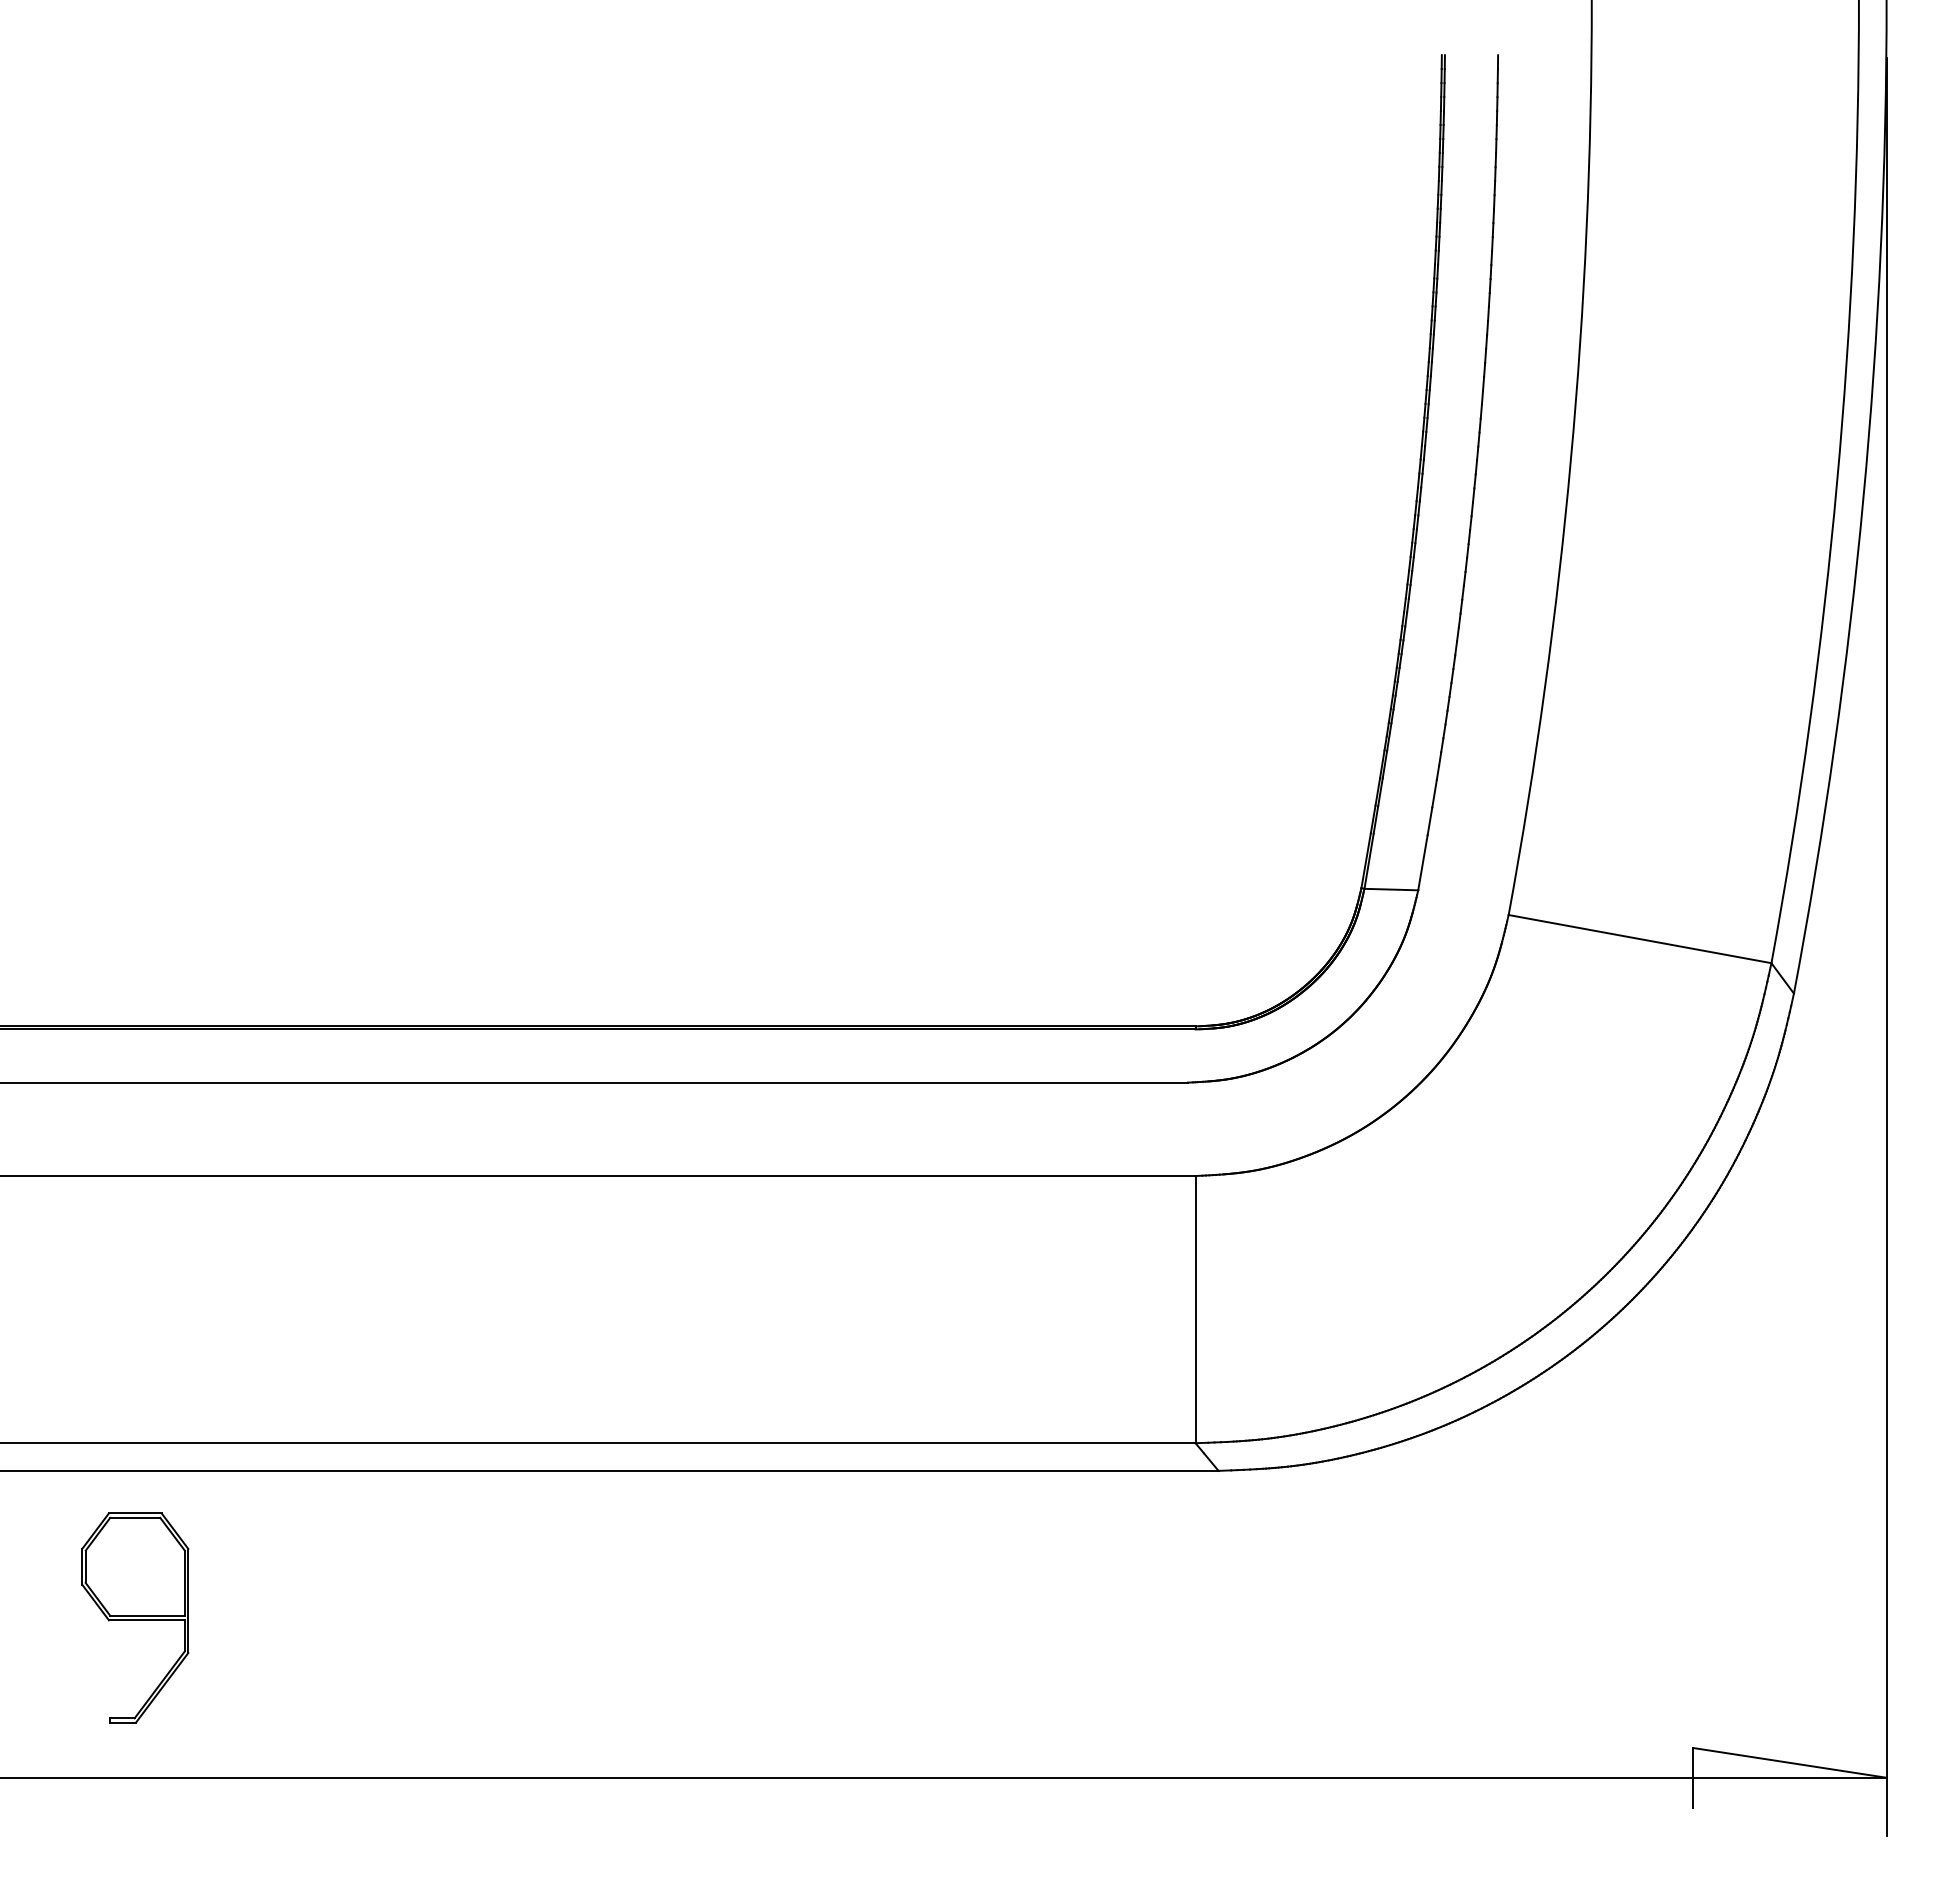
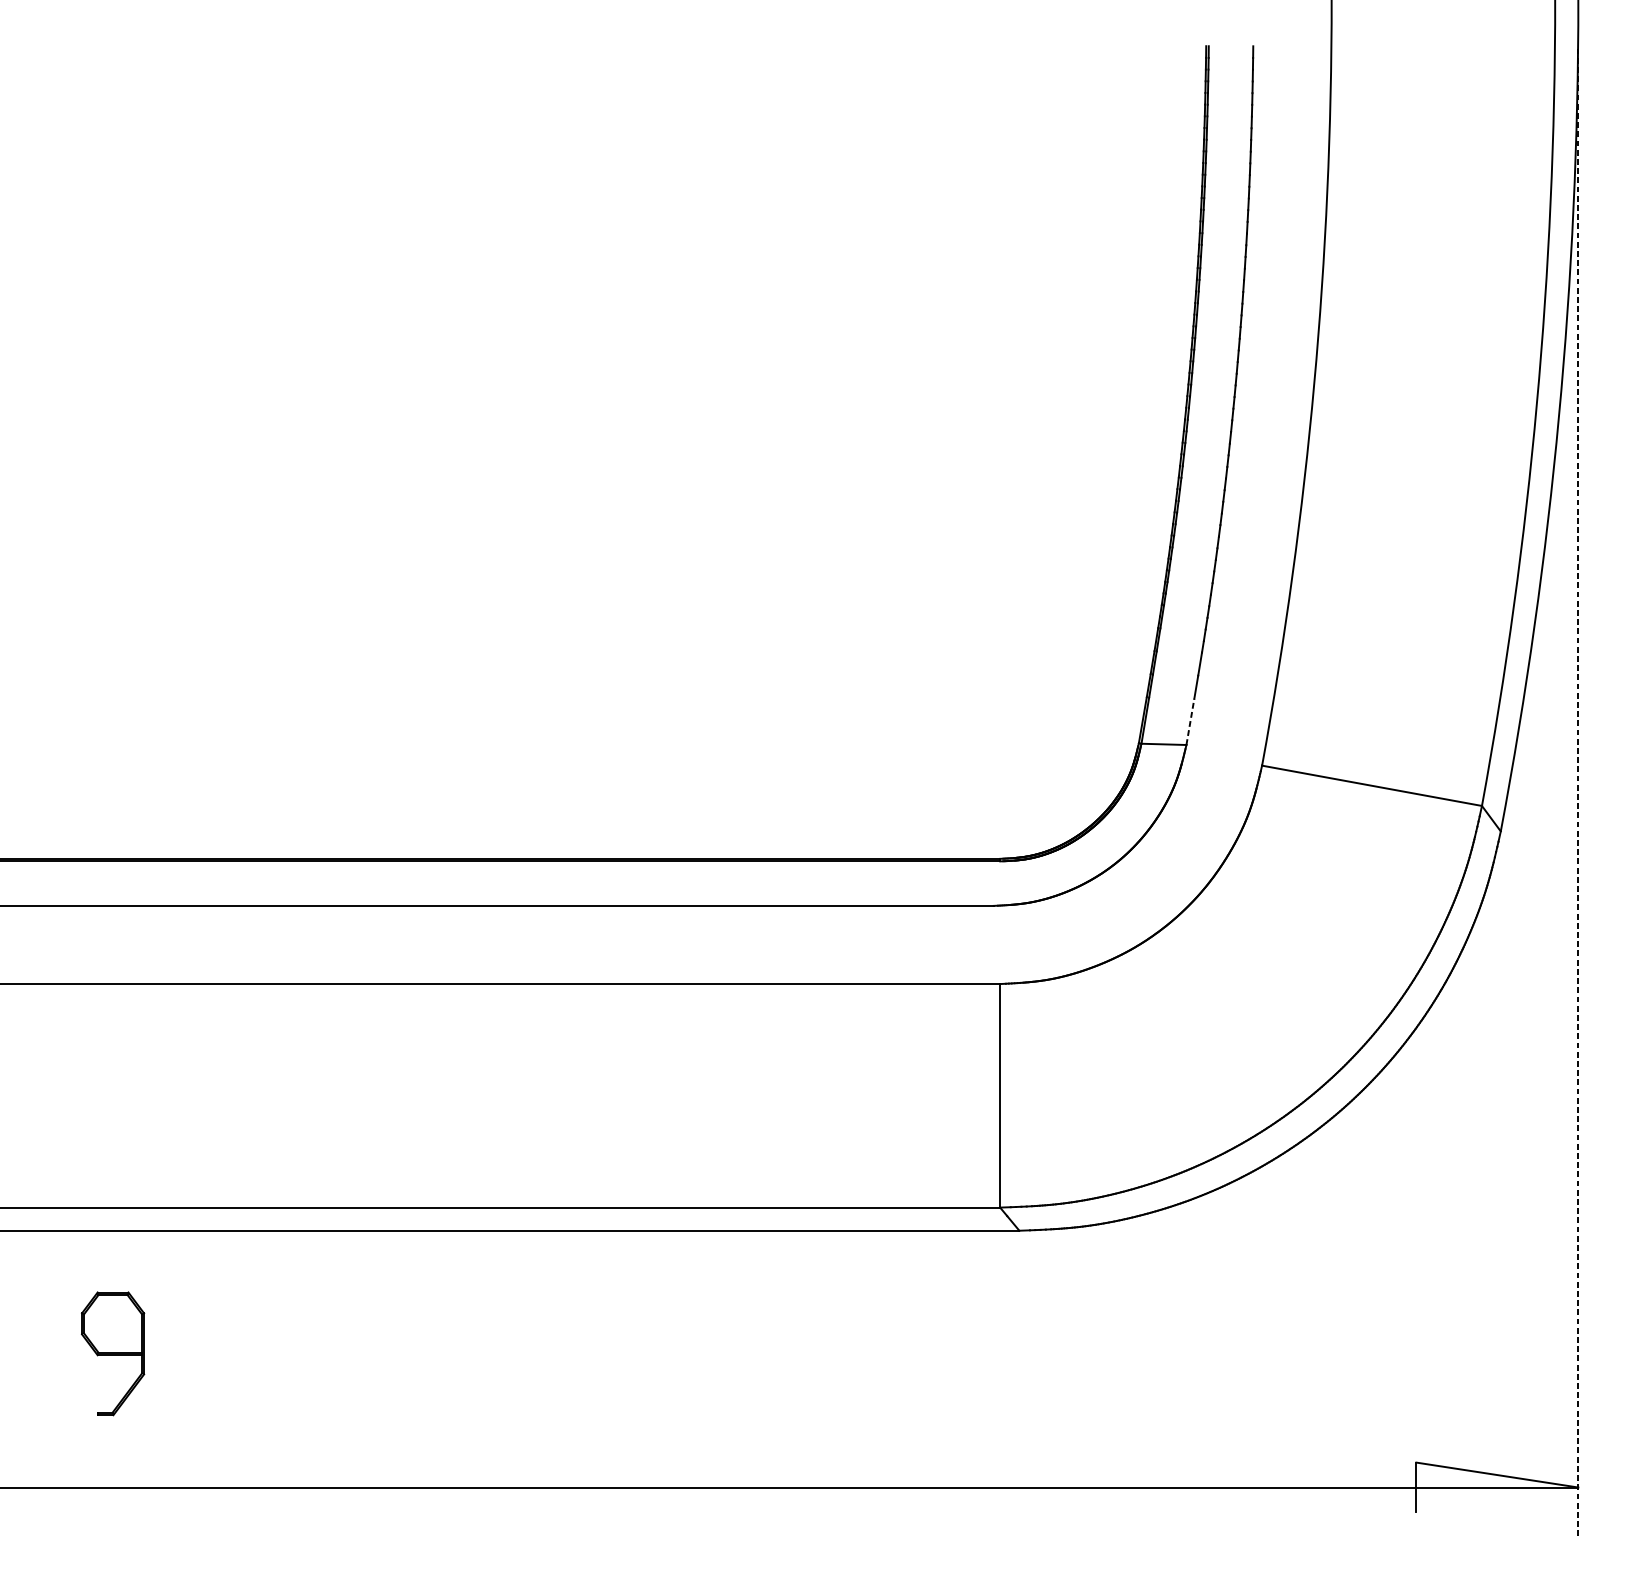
line: (1422, 862) -> (1190, 721), solid -> dashed
line: (1886, 947) -> (1578, 792), solid -> dashed
part: (135, 1617) -> (113, 1353), size x0.7

